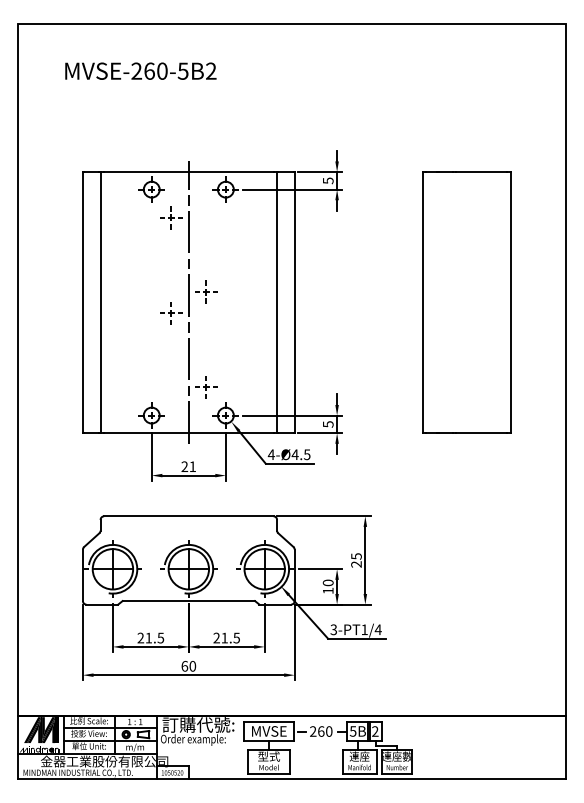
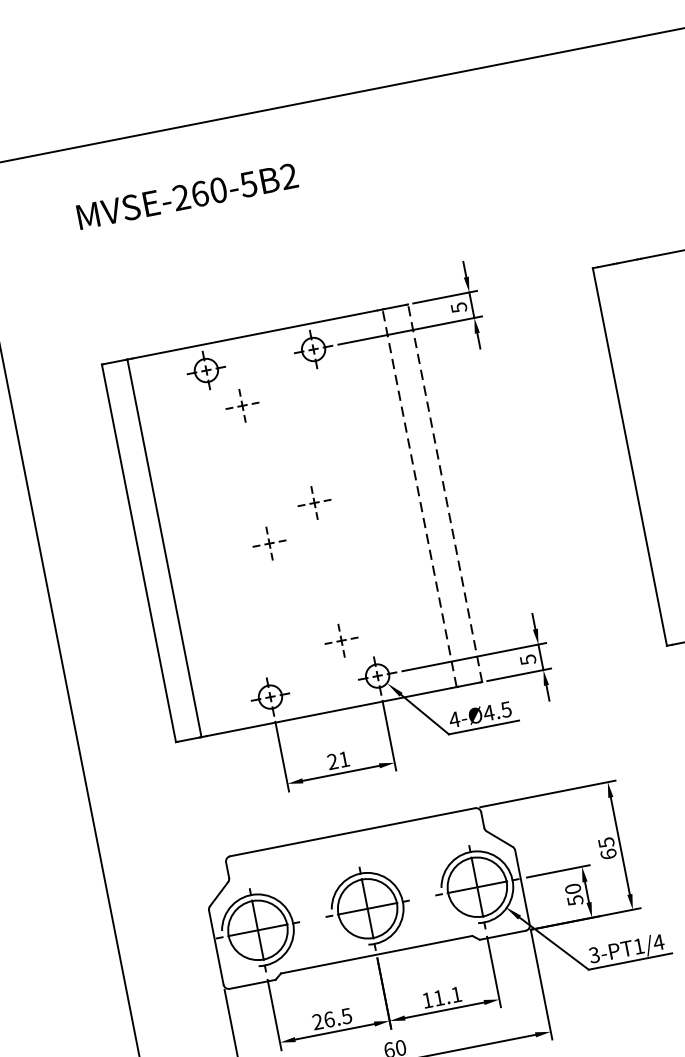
text: (140, 70) -> (186, 195), moved
line: (188, 302) -> (291, 523), removed
line: (277, 302) -> (420, 497), solid -> dashed
line: (294, 302) -> (444, 493), solid -> dashed
text: (356, 564) -> (608, 854), 25 -> 65
text: (328, 590) -> (575, 899), 10 -> 50
text: (148, 637) -> (328, 1018), 21.5 -> 26.5
text: (226, 637) -> (441, 996), 21.5 -> 11.1

